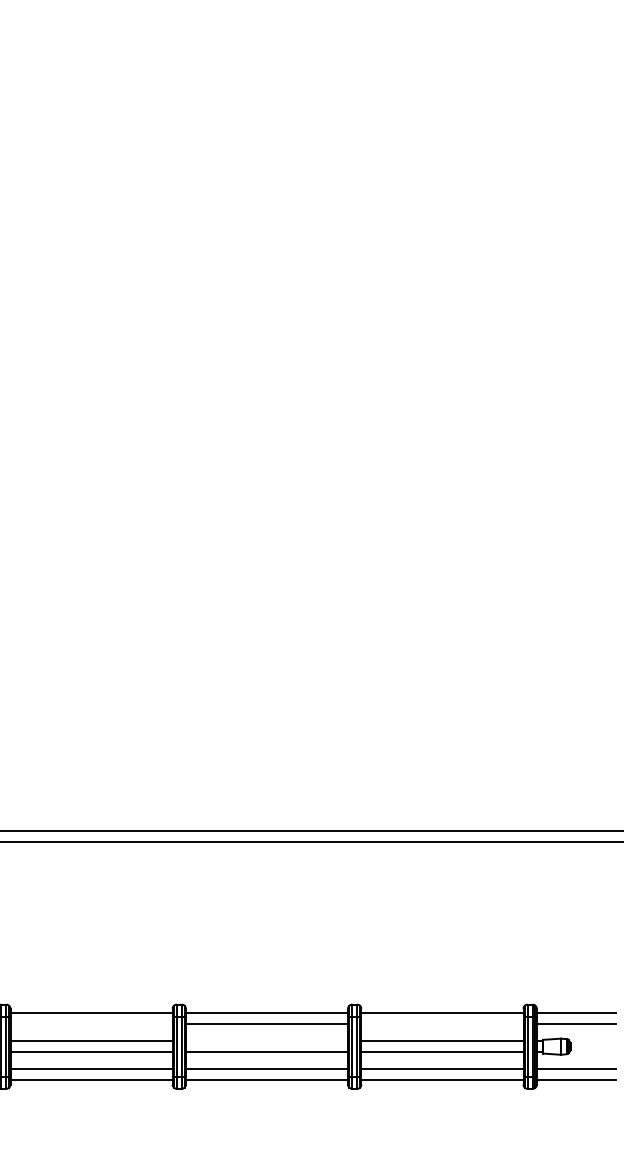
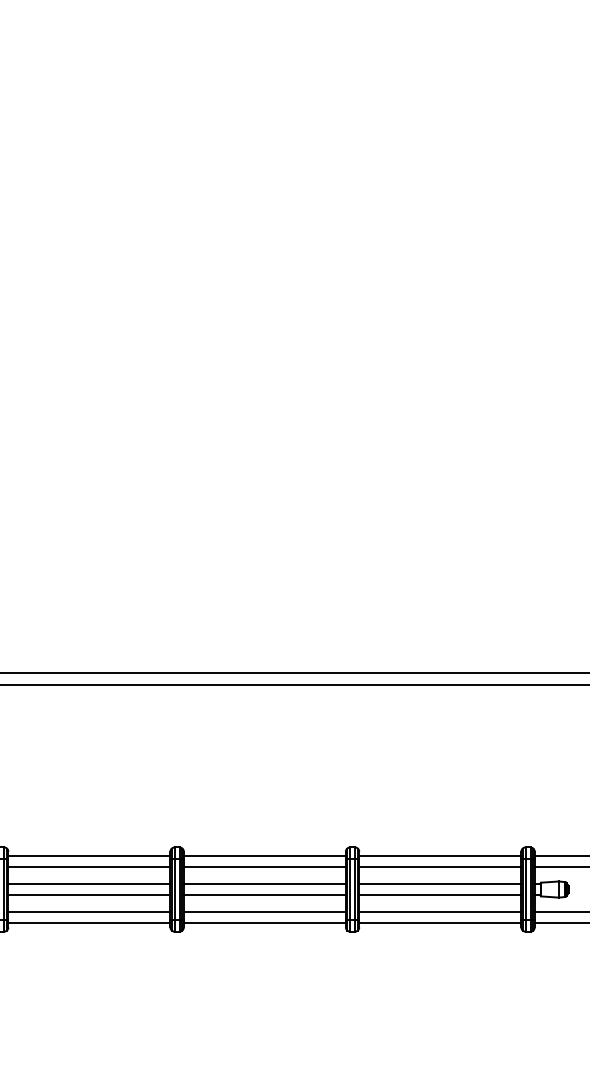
line: (91, 1024) -> (89, 867), added
line: (442, 1024) -> (440, 867), added
line: (266, 1041) -> (264, 884), added

